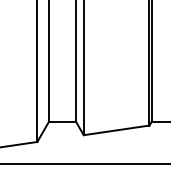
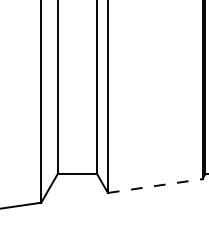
line: (117, 130) -> (156, 186), solid -> dashed

